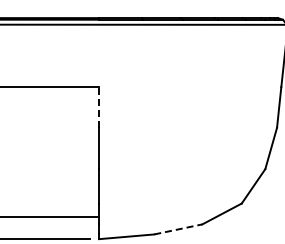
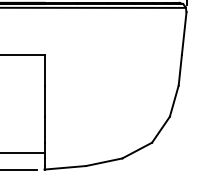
line: (99, 106) -> (44, 69), dashed -> solid
line: (178, 229) -> (104, 162), dashed -> solid

